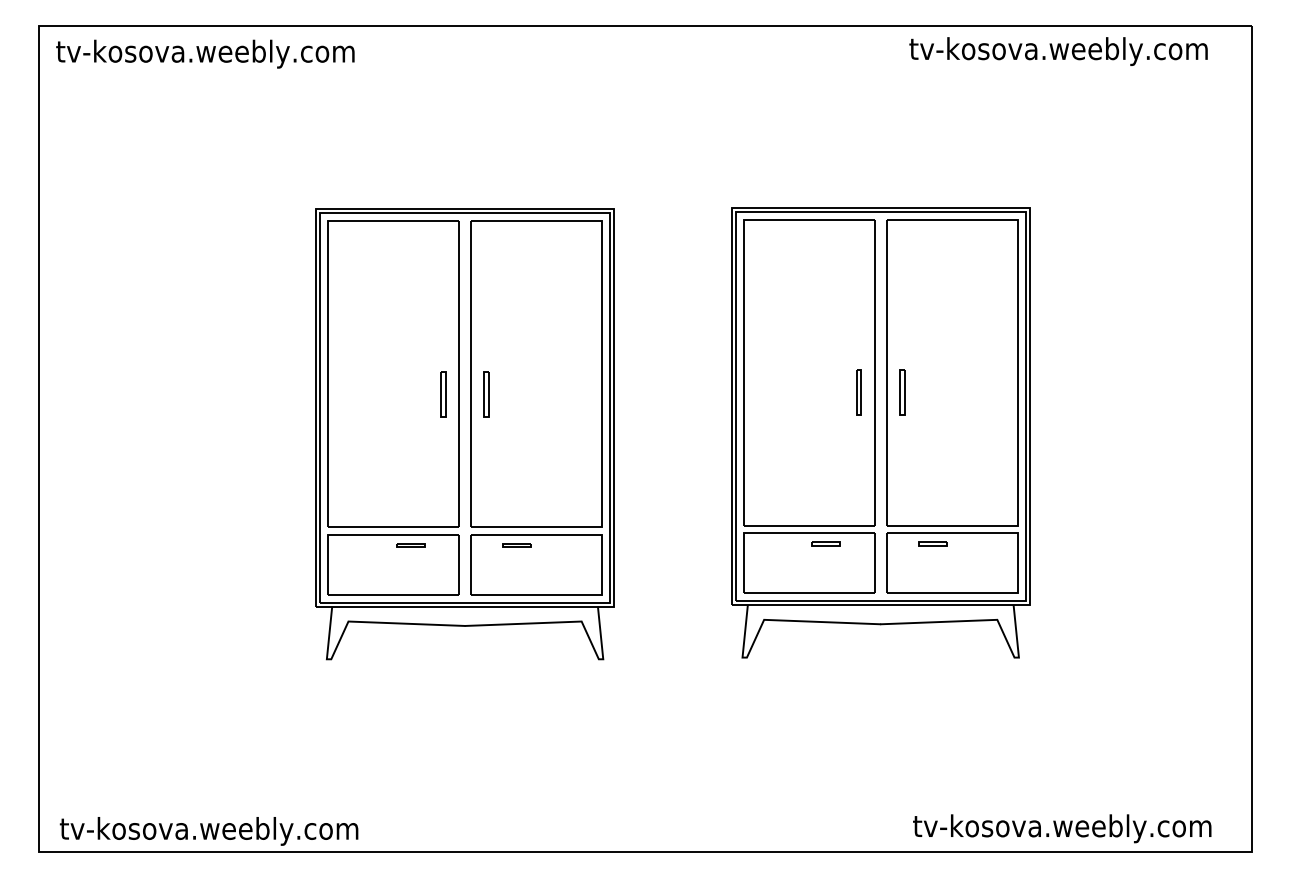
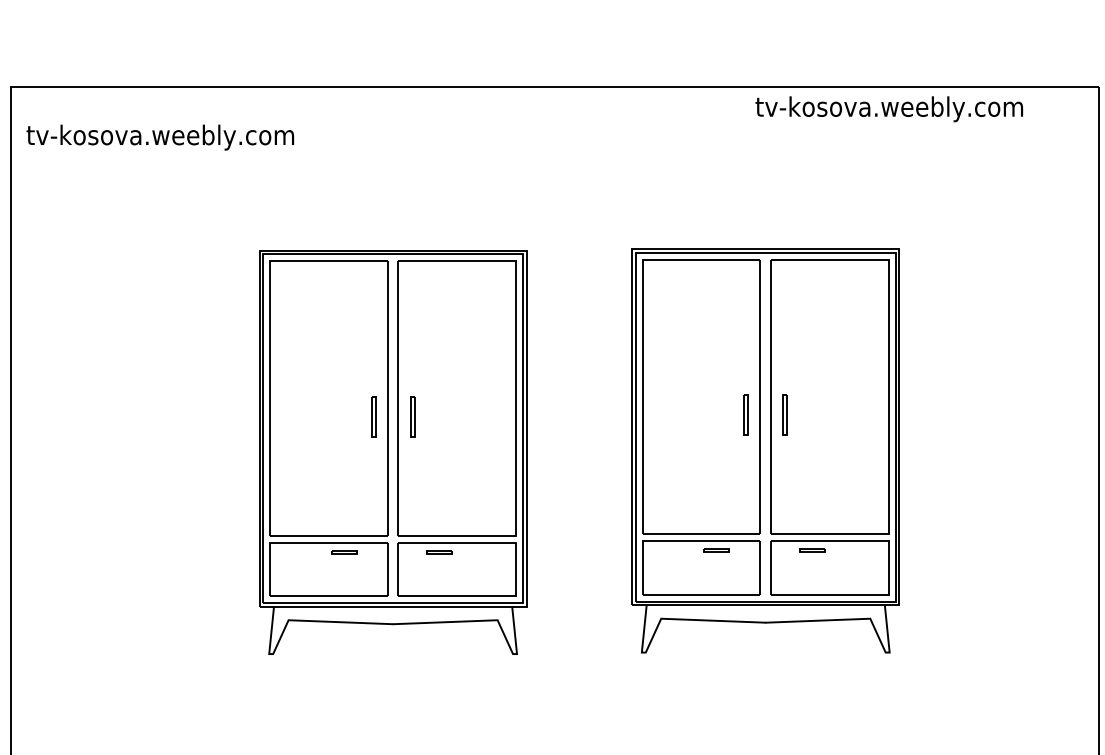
text: (1058, 51) -> (889, 109), moved
text: (205, 53) -> (160, 136), moved

